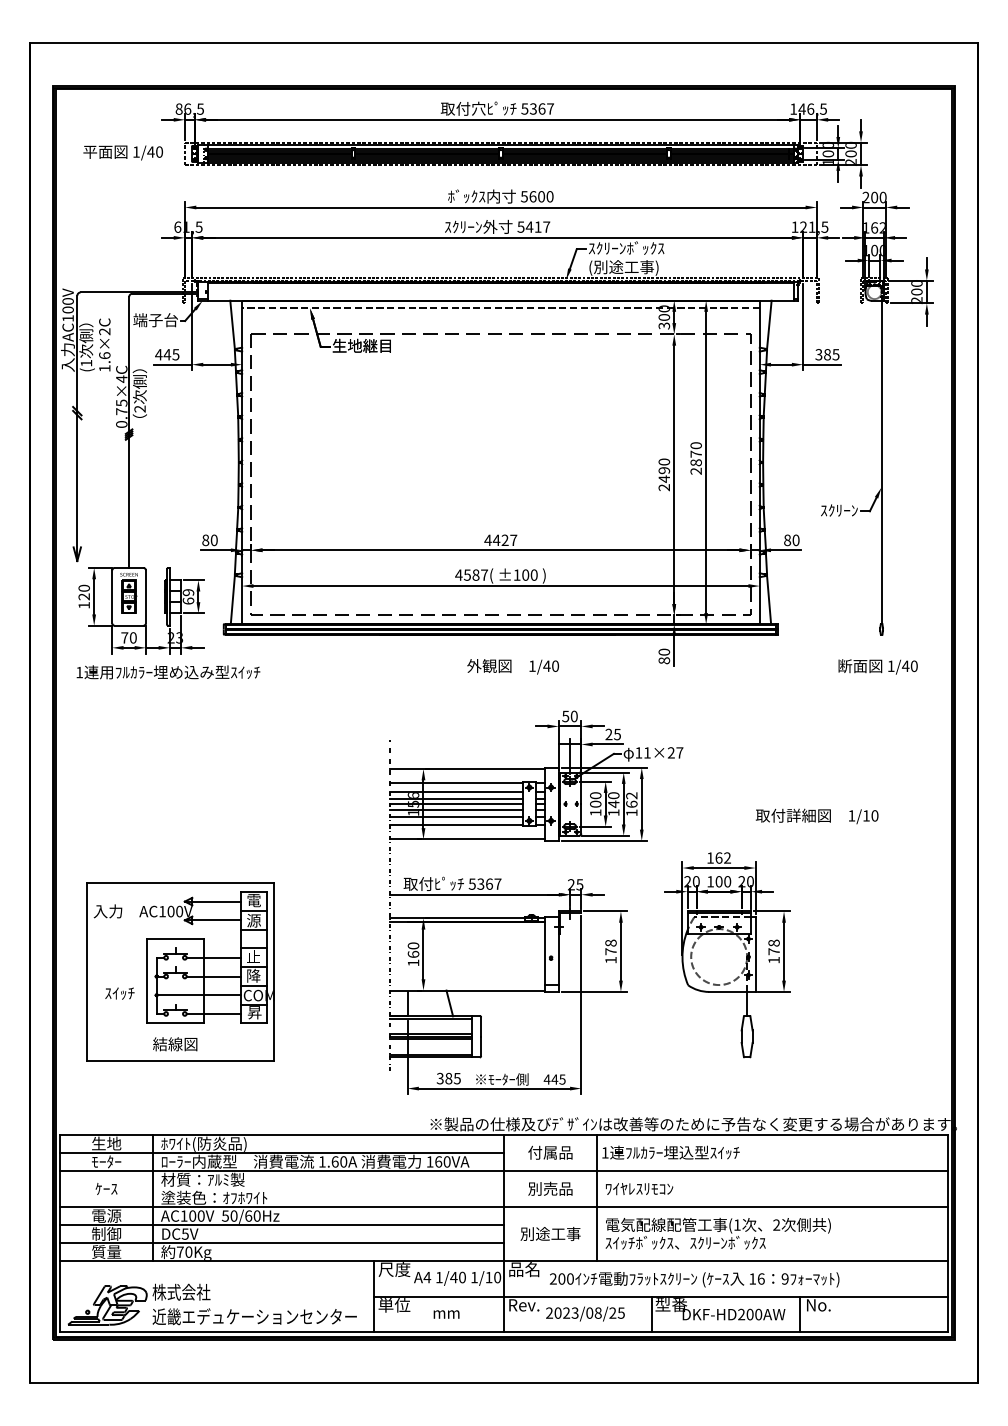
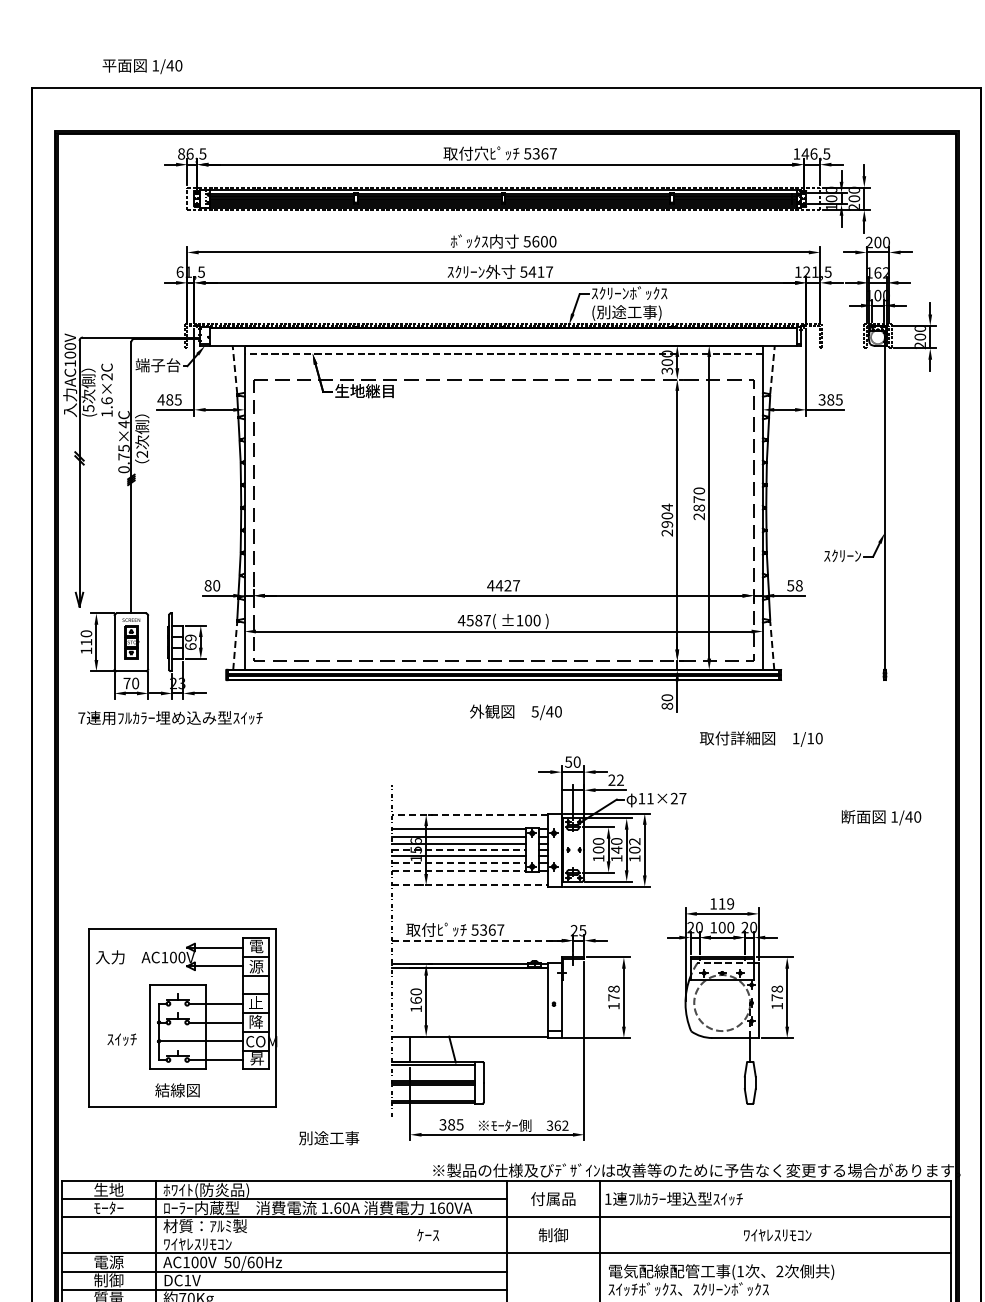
text: (122, 152) -> (141, 66), moved
line: (232, 324) -> (234, 369), solid -> dashed
line: (769, 324) -> (772, 369), solid -> dashed
text: (167, 354) -> (169, 399), 445 -> 485
text: (86, 362) -> (88, 407), (1 -> (5
text: (664, 470) -> (667, 515), 2490 -> 2904
text: (791, 539) -> (794, 584), 80 -> 58
text: (83, 596) -> (85, 642), 120 -> 110
line: (232, 599) -> (234, 645), solid -> dashed
line: (769, 599) -> (772, 645), solid -> dashed
text: (531, 665) -> (534, 711), 1/40 -> 5/40
text: (877, 666) -> (880, 817), moved
text: (79, 672) -> (81, 718), 1 -> 7
text: (617, 734) -> (620, 780), 25 -> 22
line: (467, 769) -> (470, 815), solid -> dashed
text: (631, 803) -> (634, 849), 162 -> 102
line: (456, 804) -> (459, 850), solid -> dashed
line: (456, 816) -> (459, 862), solid -> dashed
text: (816, 816) -> (760, 739), moved
line: (456, 824) -> (459, 870), solid -> dashed
line: (467, 839) -> (470, 885), solid -> dashed
text: (722, 857) -> (725, 903), 162 -> 119
line: (475, 894) -> (478, 940), solid -> dashed
text: (554, 1079) -> (557, 1125), 445 -> 362
text: (106, 1188) -> (428, 1234), moved
text: (550, 1188) -> (553, 1234), 別売品 -> 制御
text: (639, 1189) -> (777, 1235), moved
text: (214, 1197) -> (216, 1243), 塗装色：ｵﾌﾎﾜｲﾄ -> ﾜｲﾔﾚｽﾘﾓｺﾝ
text: (184, 1233) -> (186, 1279), DC5V -> DC1V
text: (550, 1233) -> (329, 1137), moved

